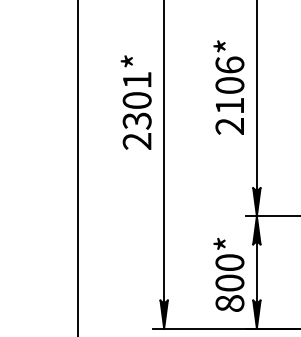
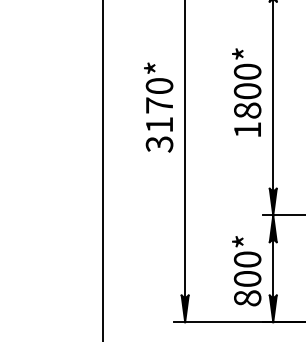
text: (229, 95) -> (247, 100), 2106* -> 1800*
text: (137, 111) -> (159, 115), 2301* -> 3170*

